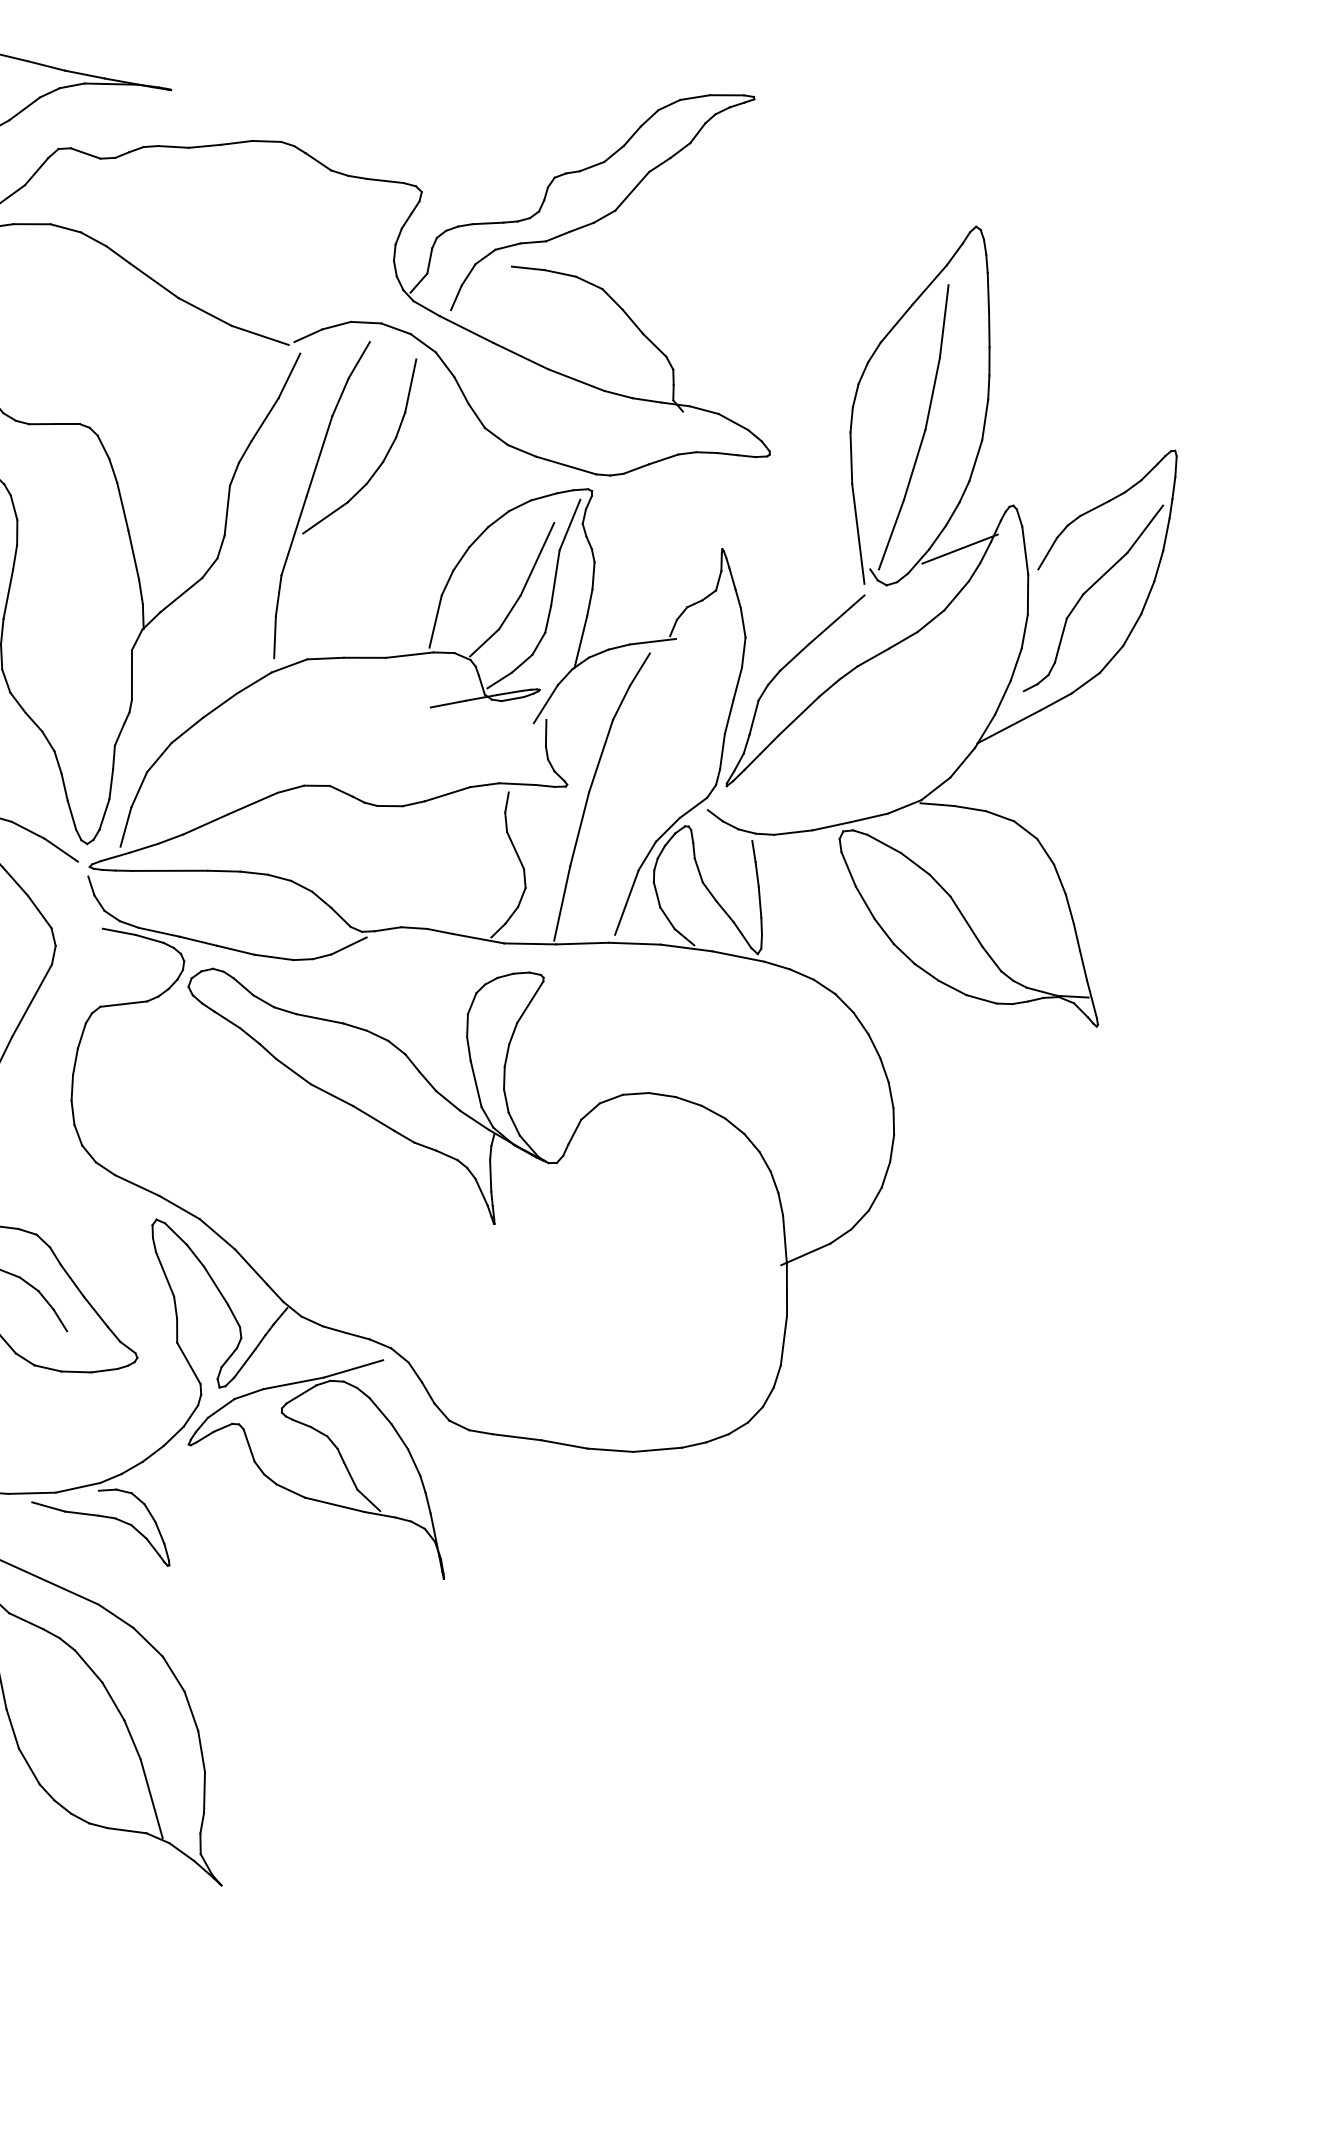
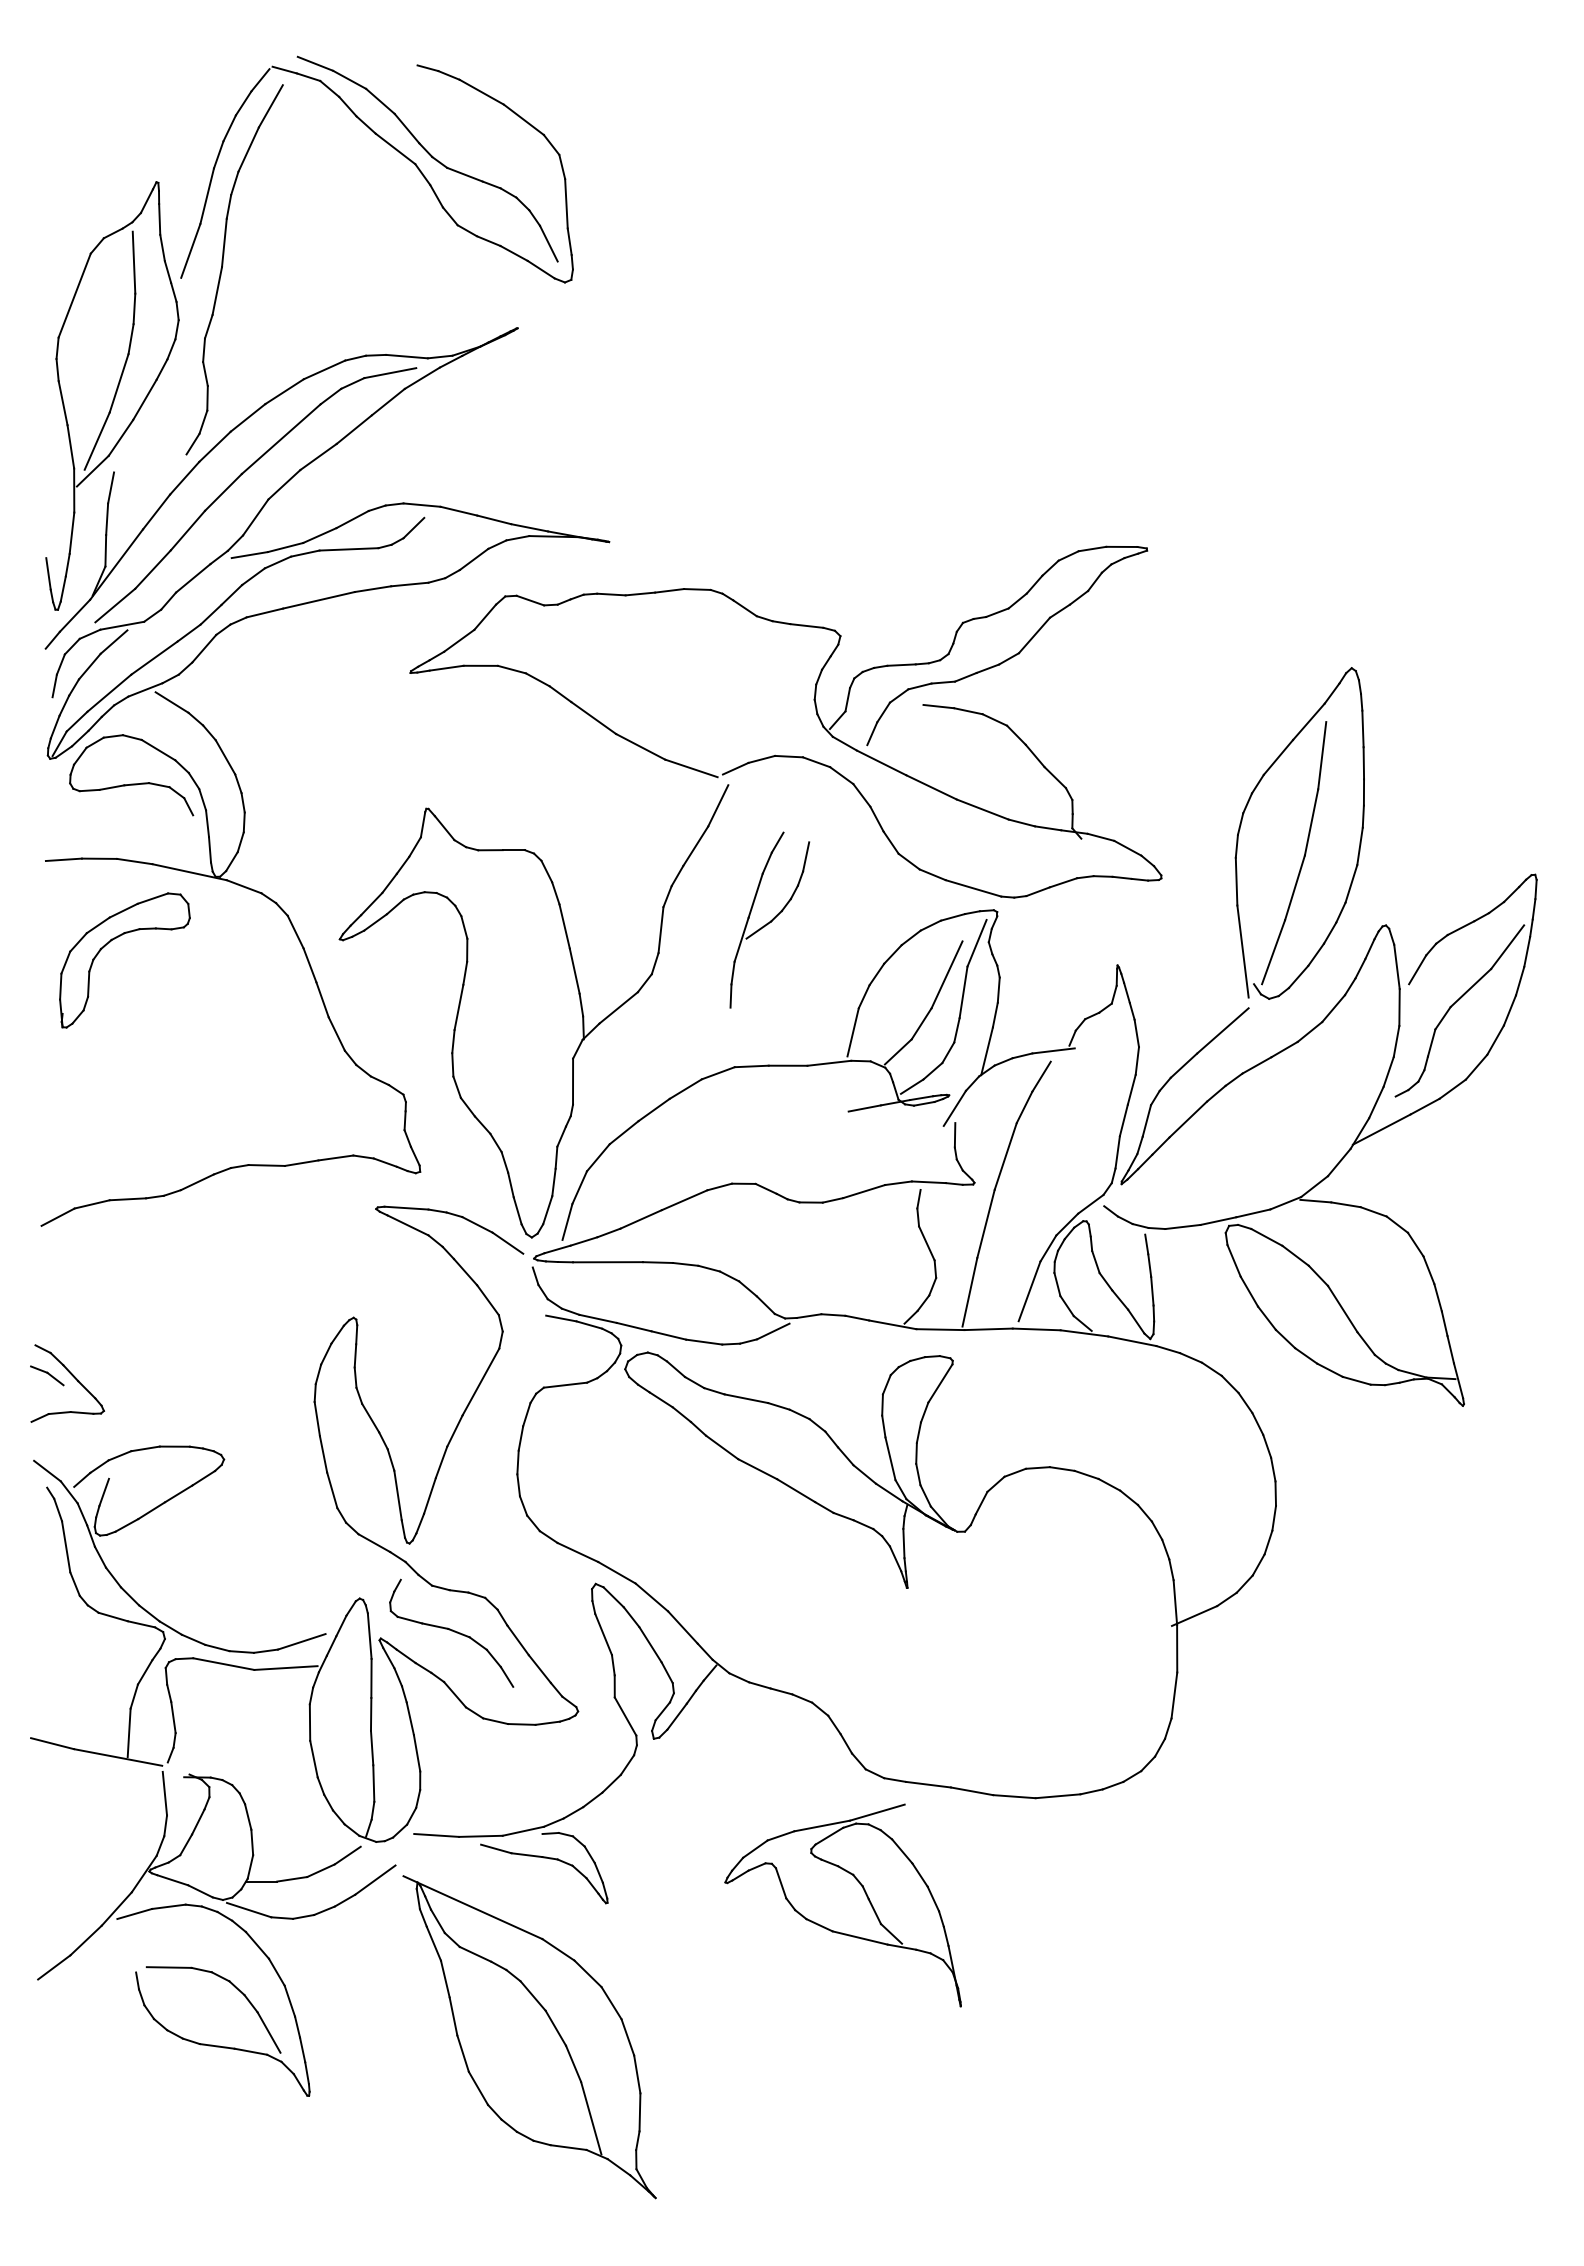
part: (344, 499) -> (769, 919), size x0.6
line: (959, 549) -> (1336, 965), removed
part: (340, 1457) -> (865, 1894), moved

